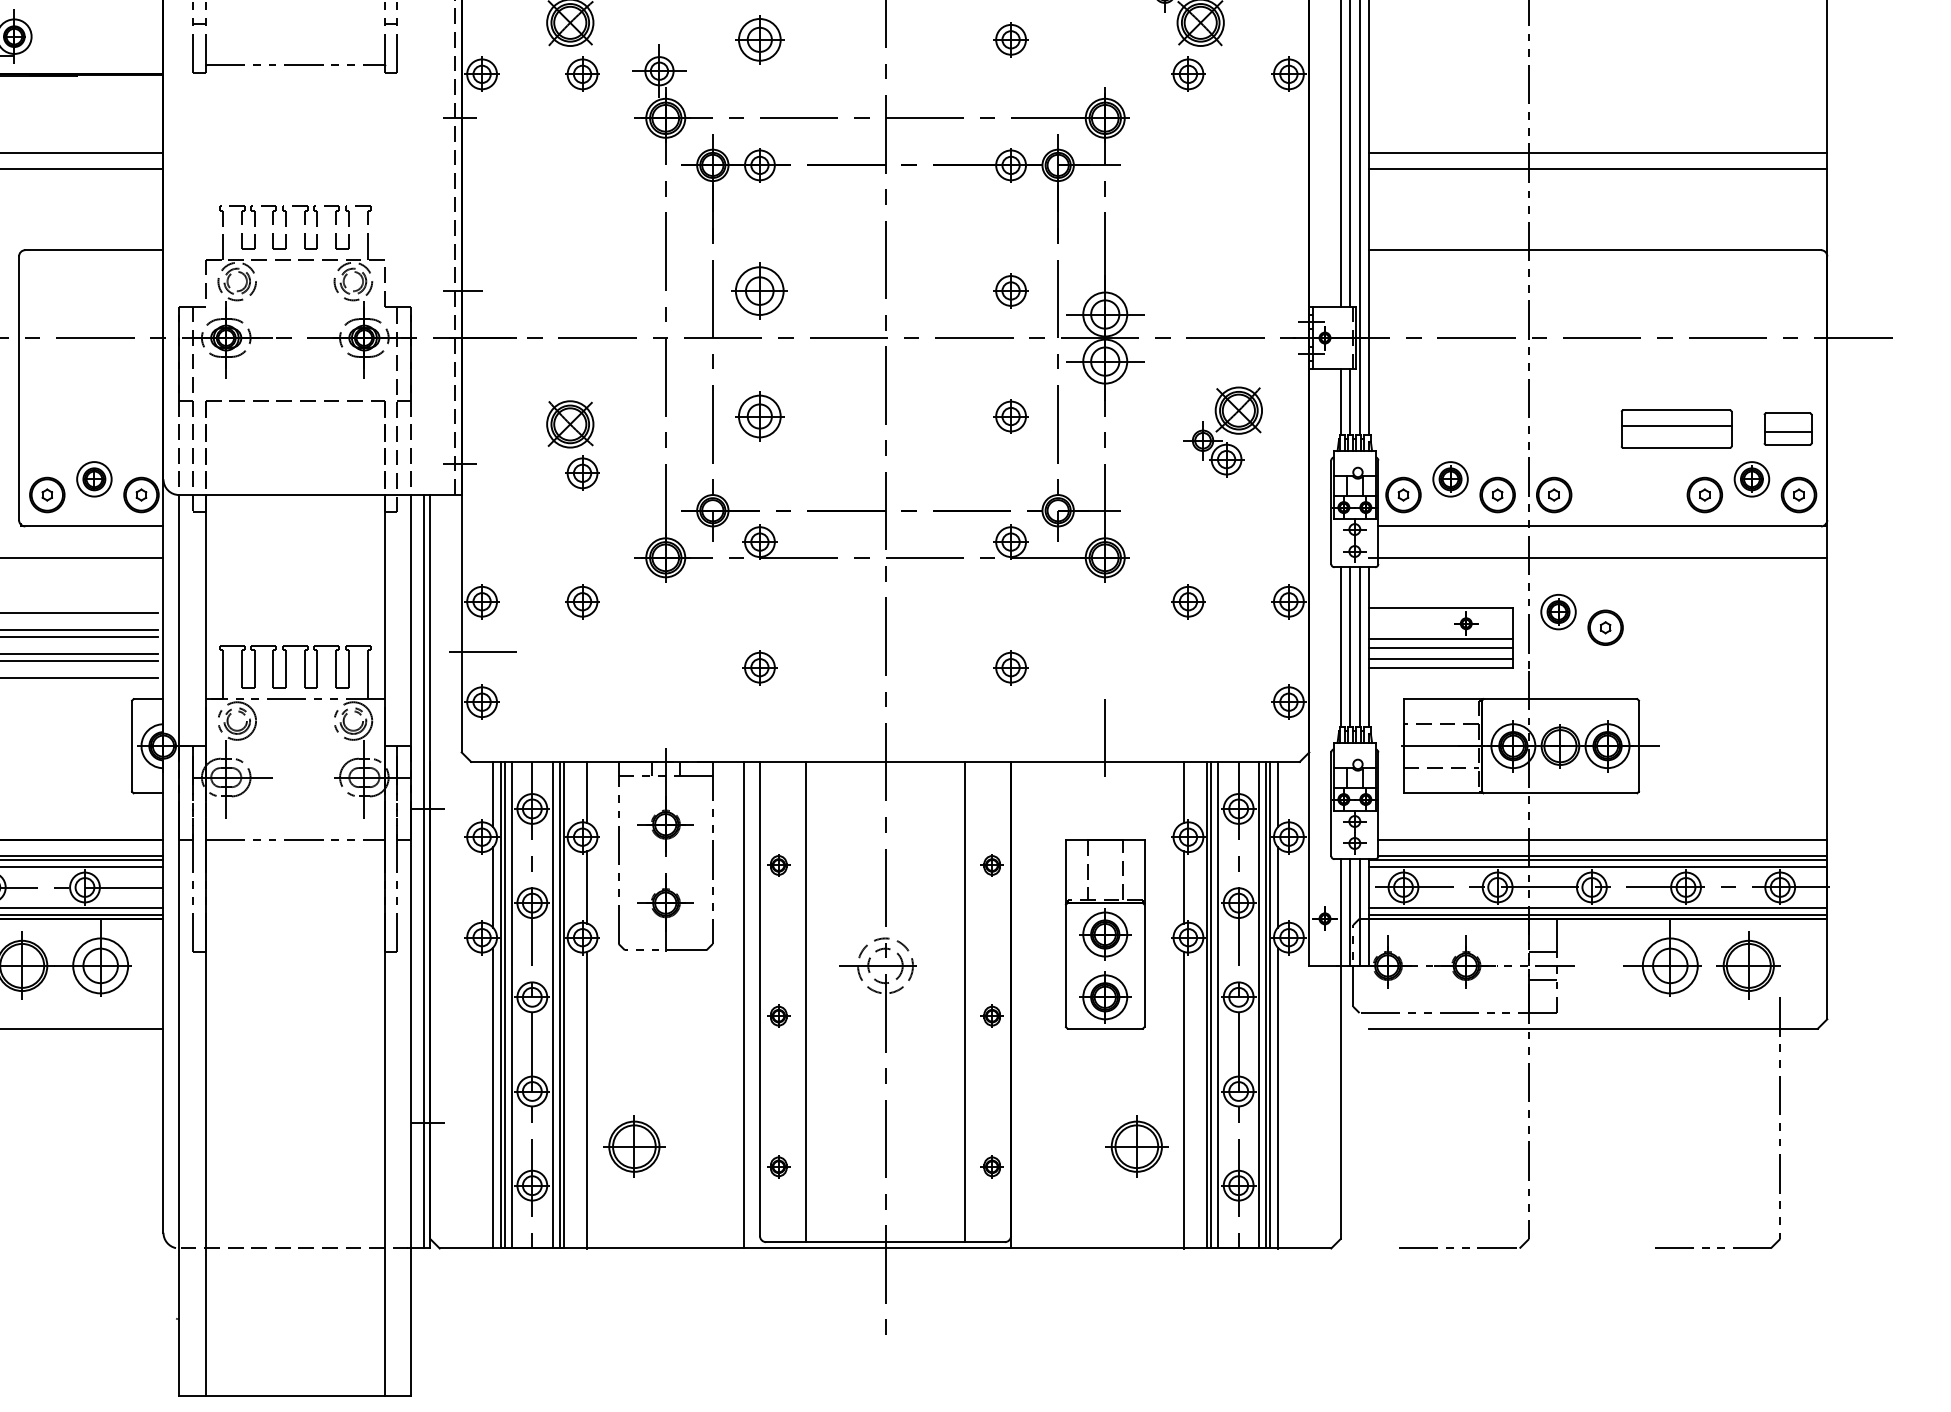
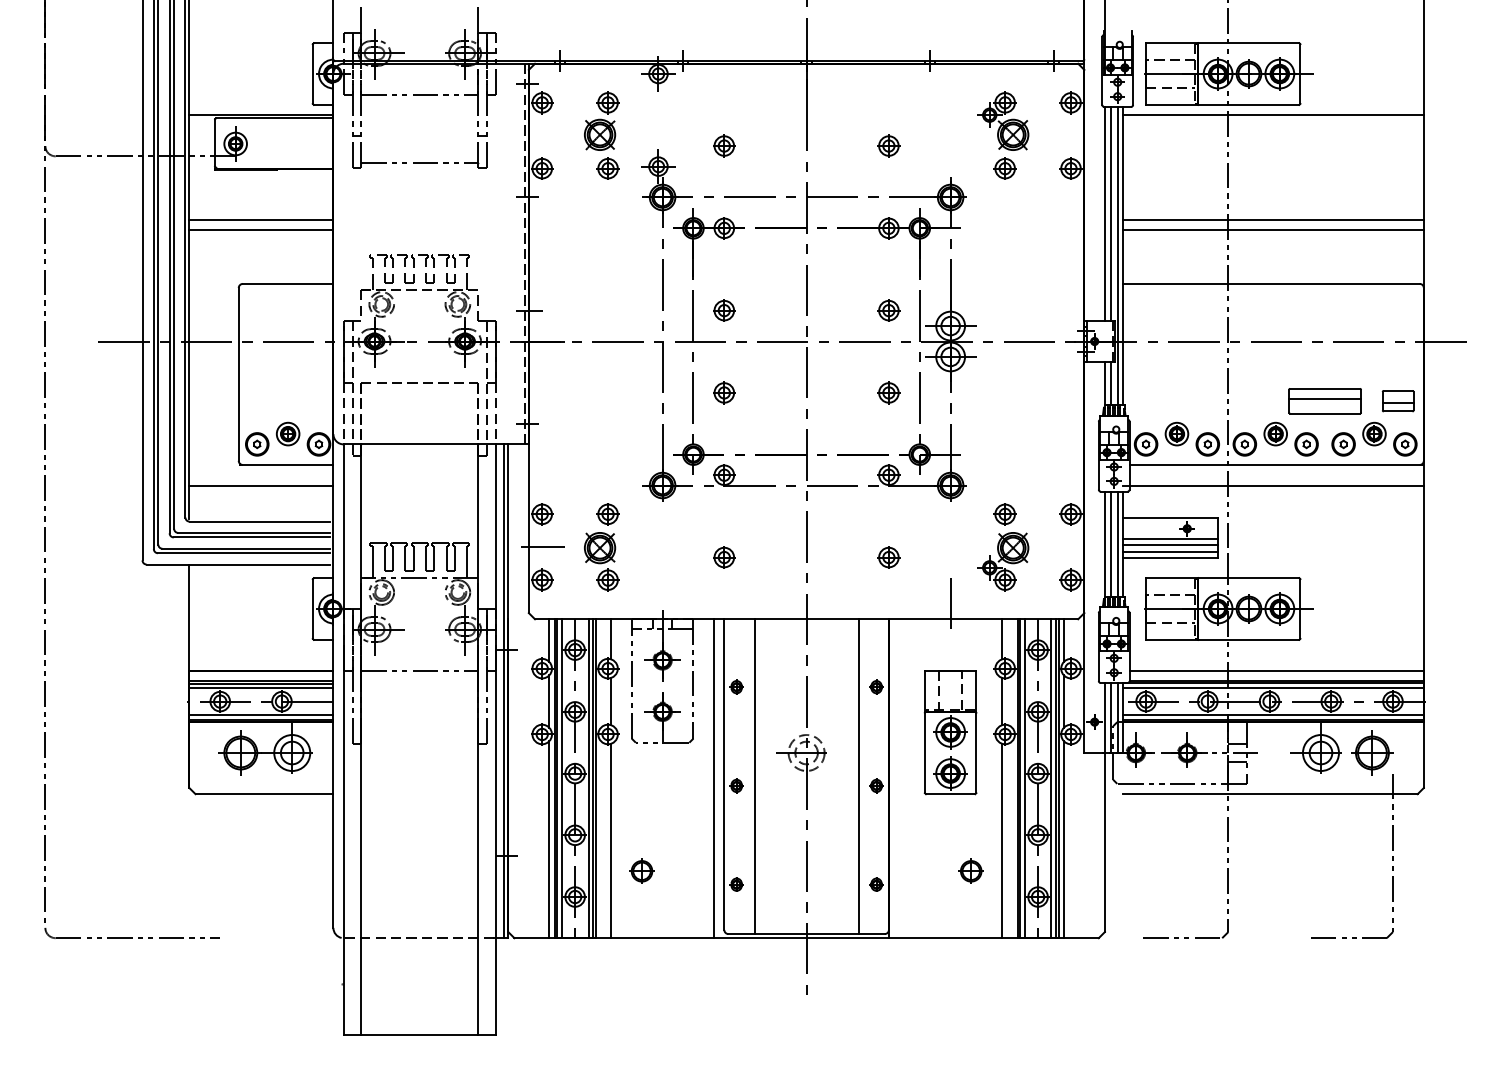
part: (760, 38) -> (724, 145), size x0.71
part: (760, 290) -> (724, 310), size x0.62
part: (760, 415) -> (724, 392), size x0.71
part: (1224, 431) -> (1003, 561), moved
part: (572, 444) -> (601, 561), moved
part: (1581, 618) -> (1290, 438), moved
part: (633, 1145) -> (641, 870), size x0.62
part: (1135, 1145) -> (970, 870), size x0.62

